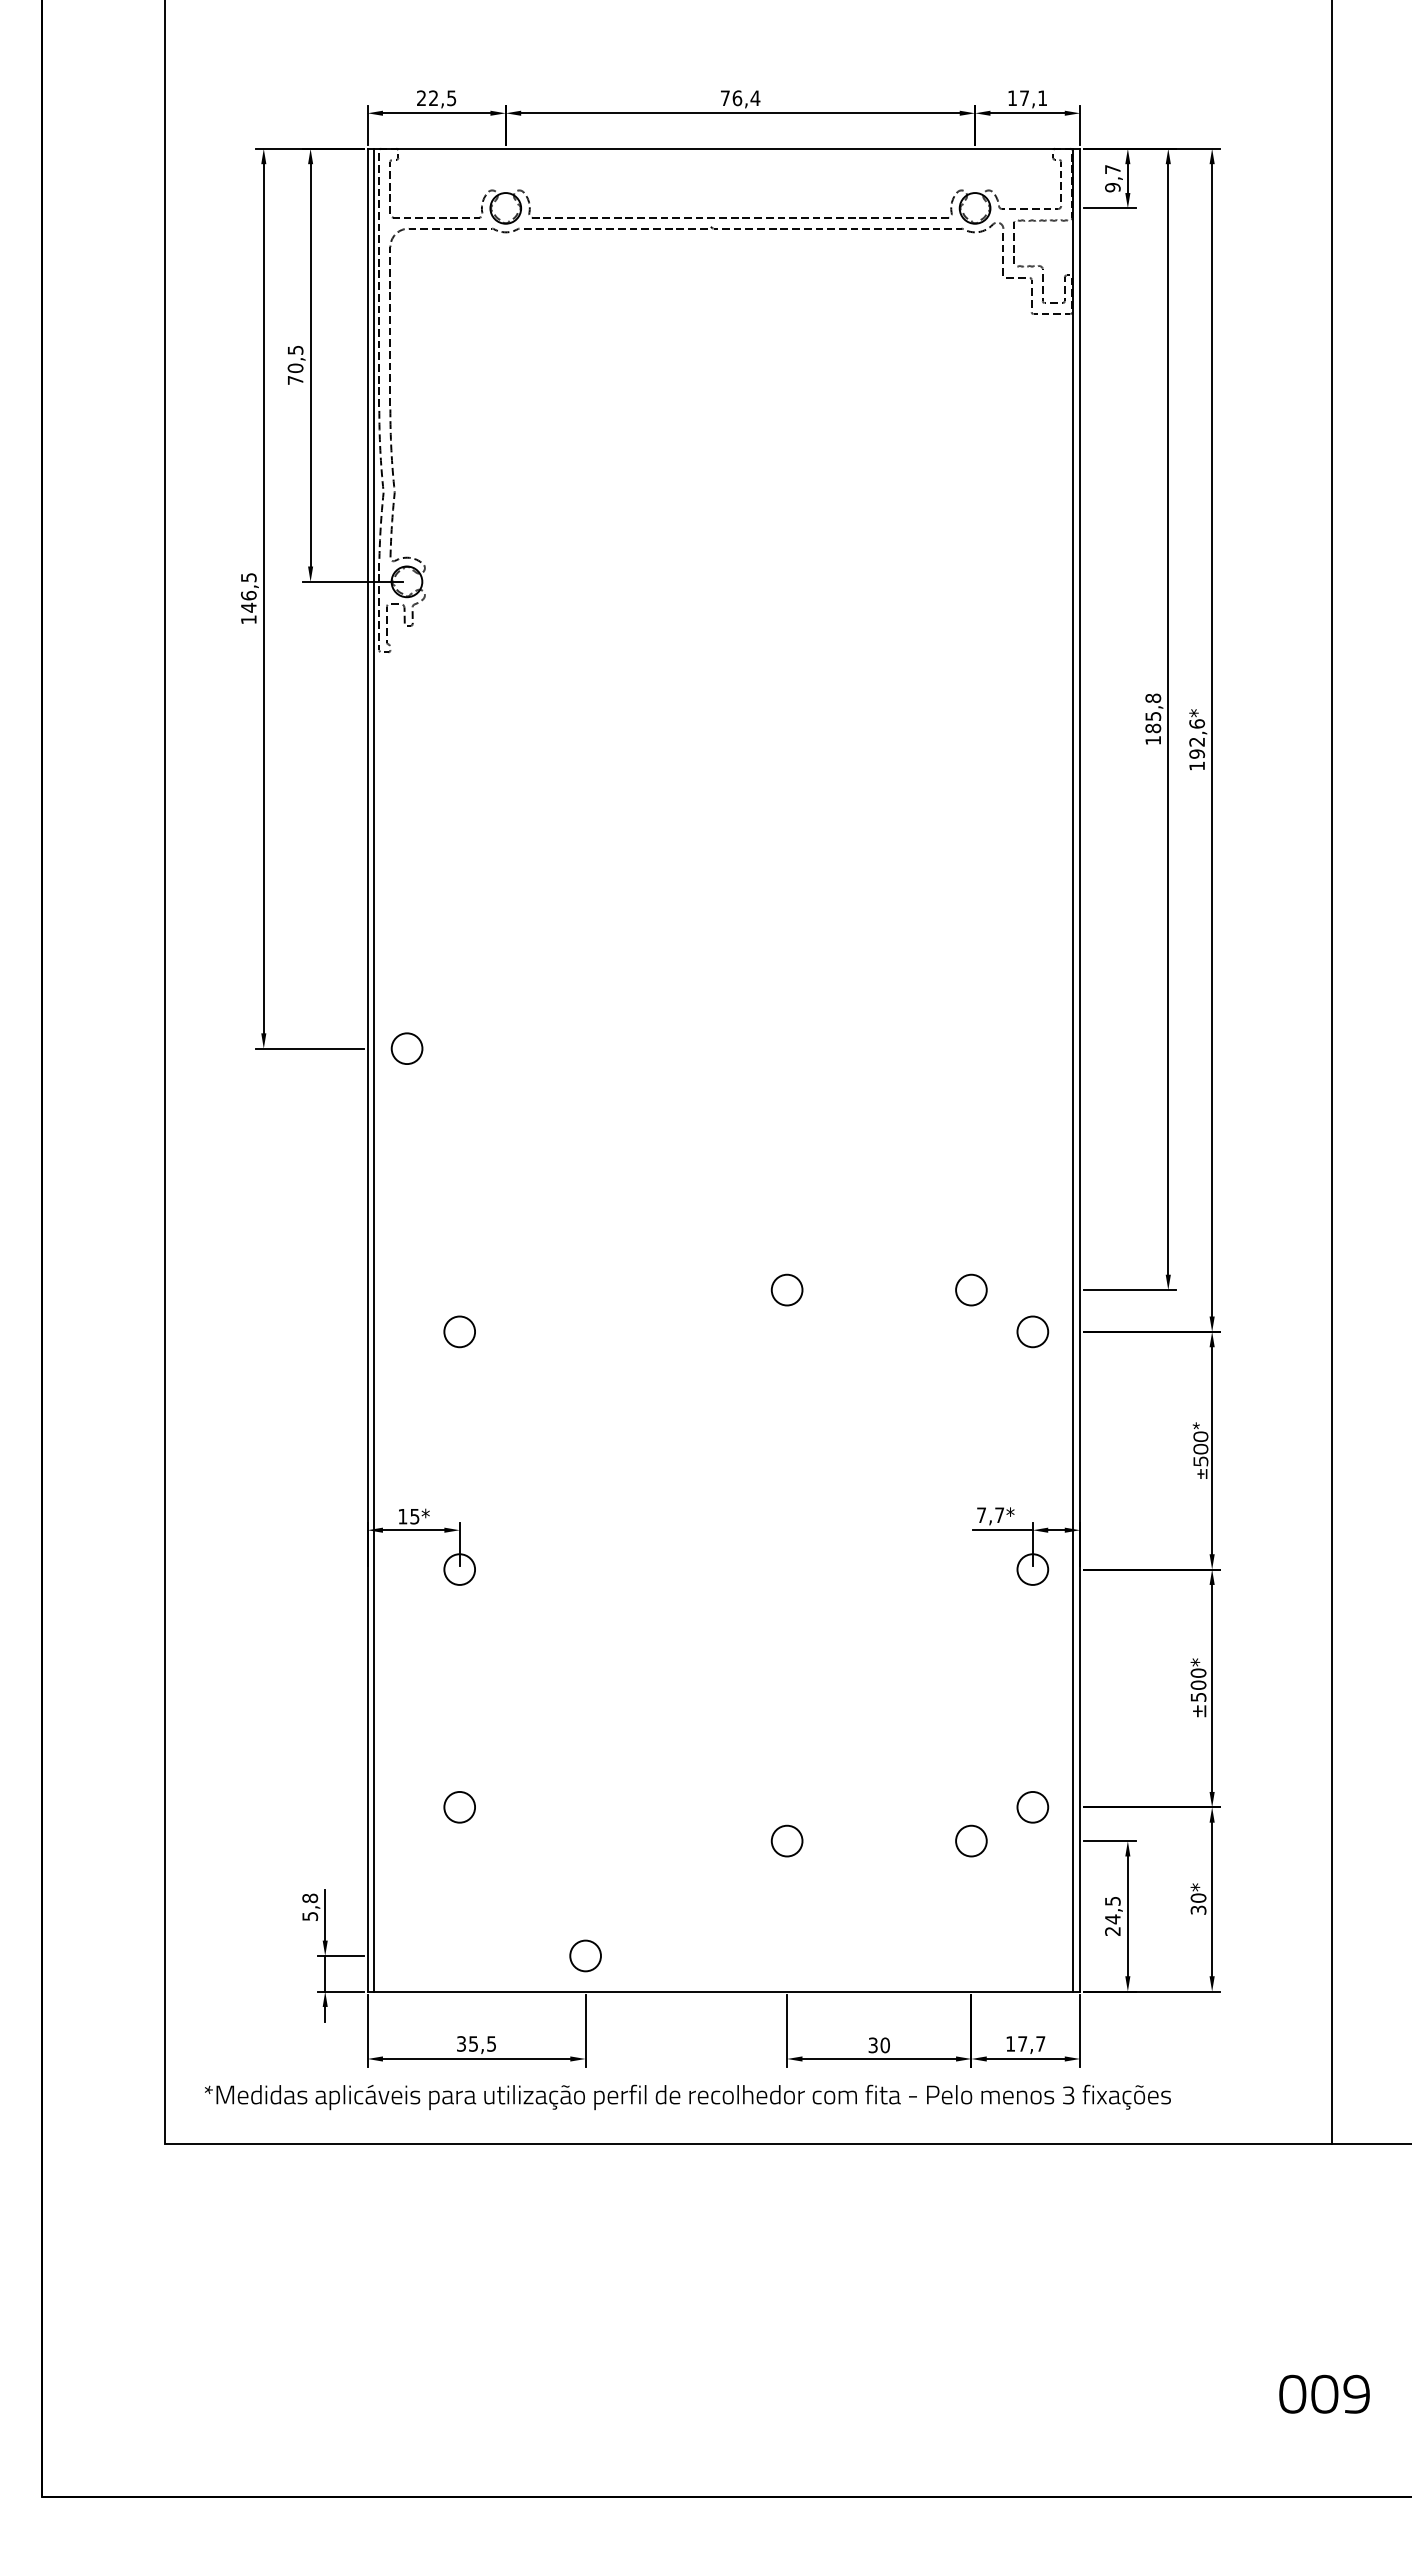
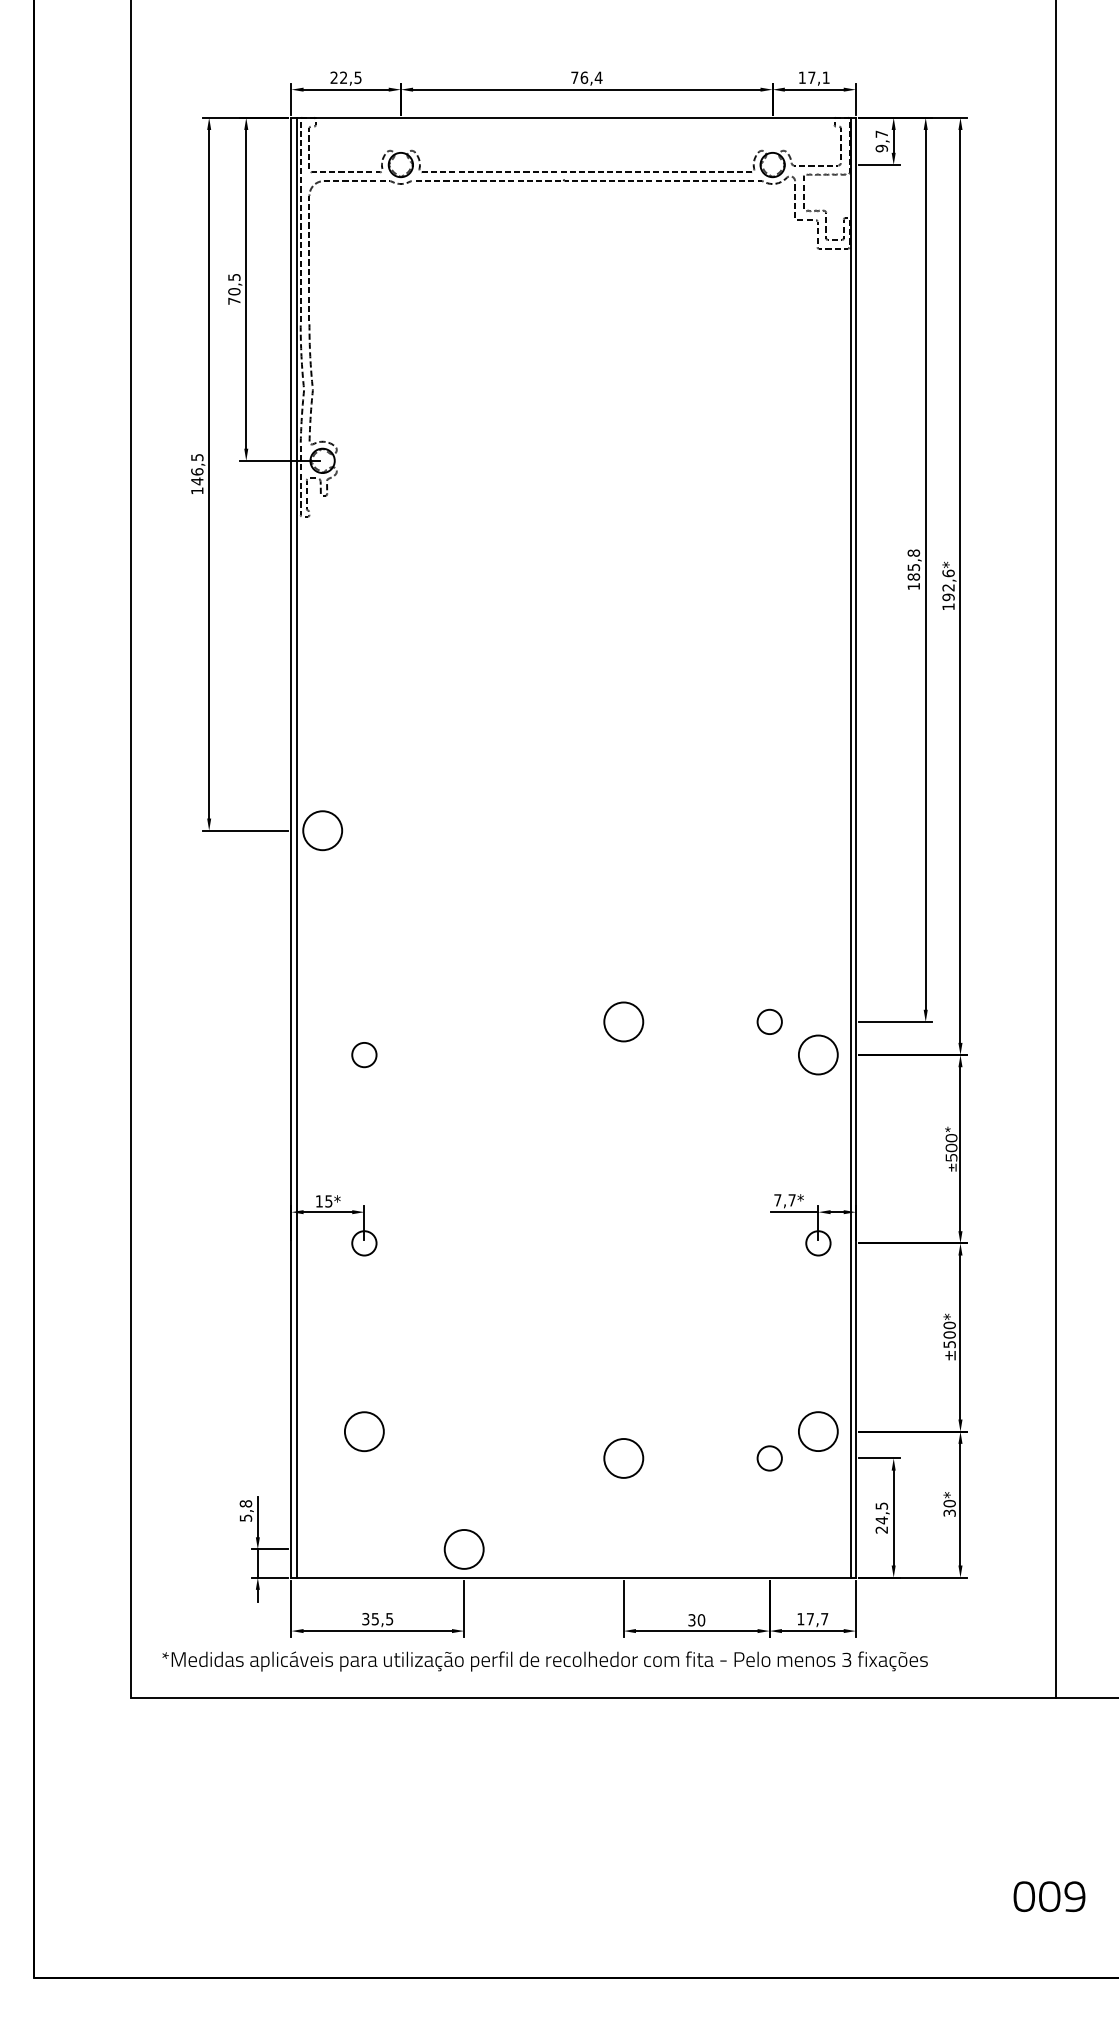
circle: (406, 1048) -> (322, 830), size x1.6
circle: (786, 1289) -> (623, 1021), size x1.6
circle: (1032, 1331) -> (818, 1054), size x1.6
circle: (459, 1806) -> (364, 1431), size x1.6
circle: (1032, 1807) -> (818, 1431), size x1.6
circle: (786, 1840) -> (623, 1457), size x1.6
circle: (585, 1955) -> (464, 1549), size x1.6

